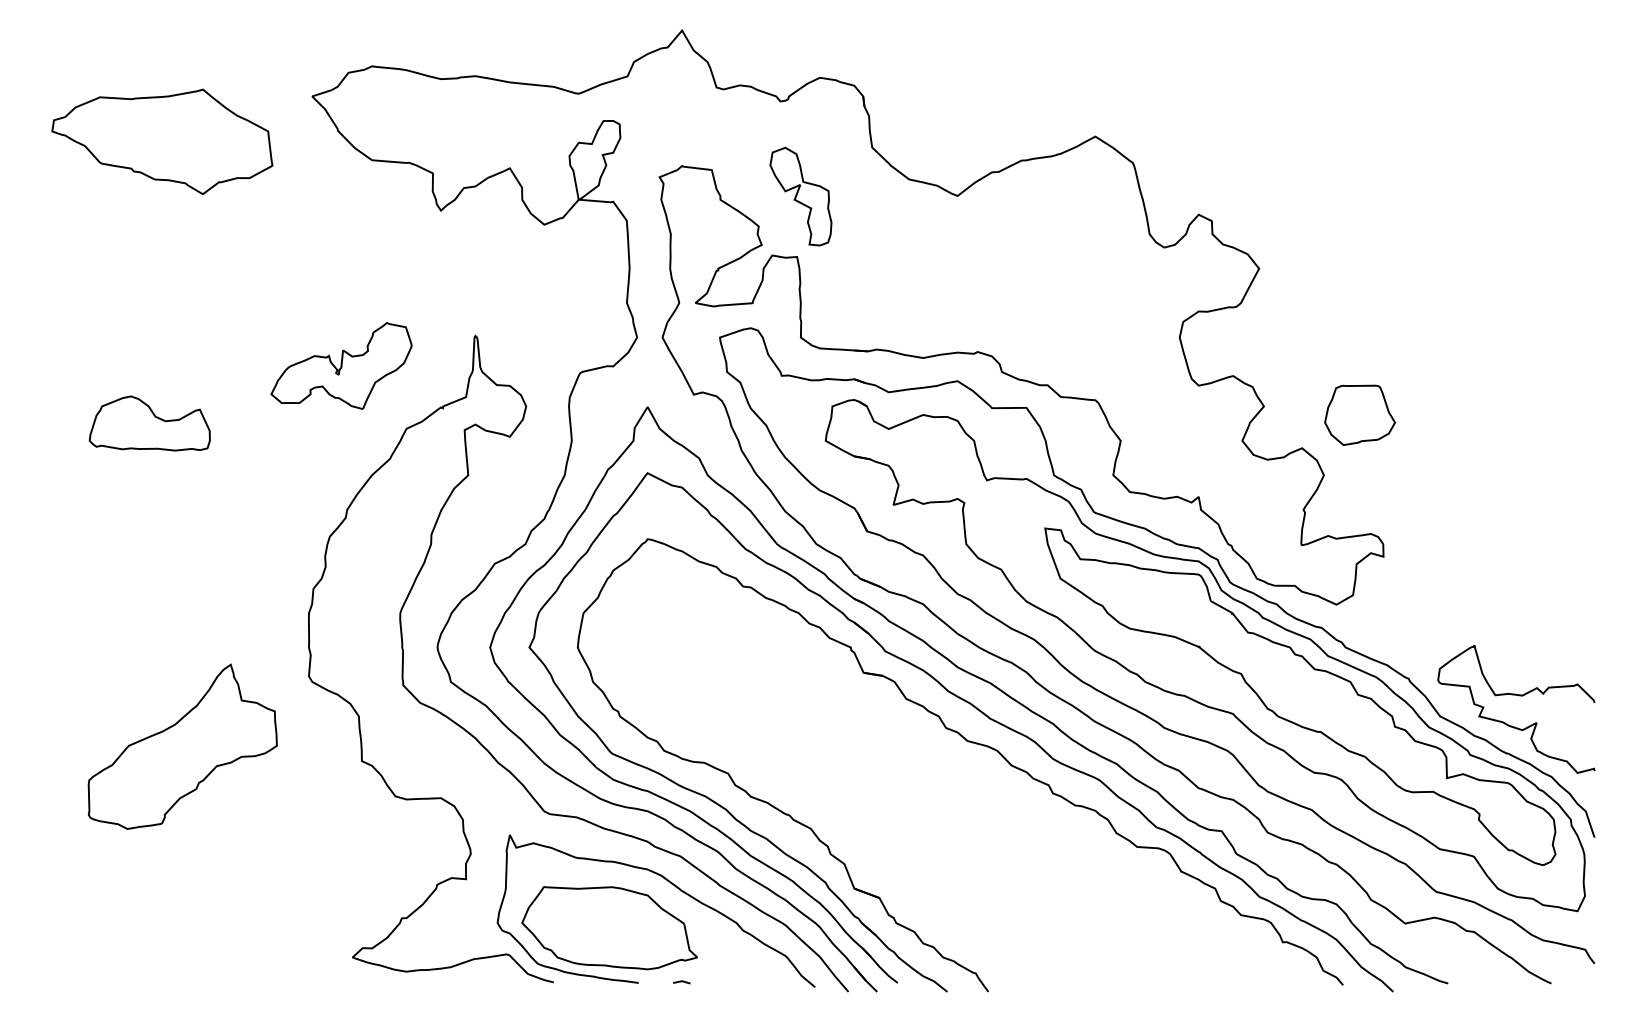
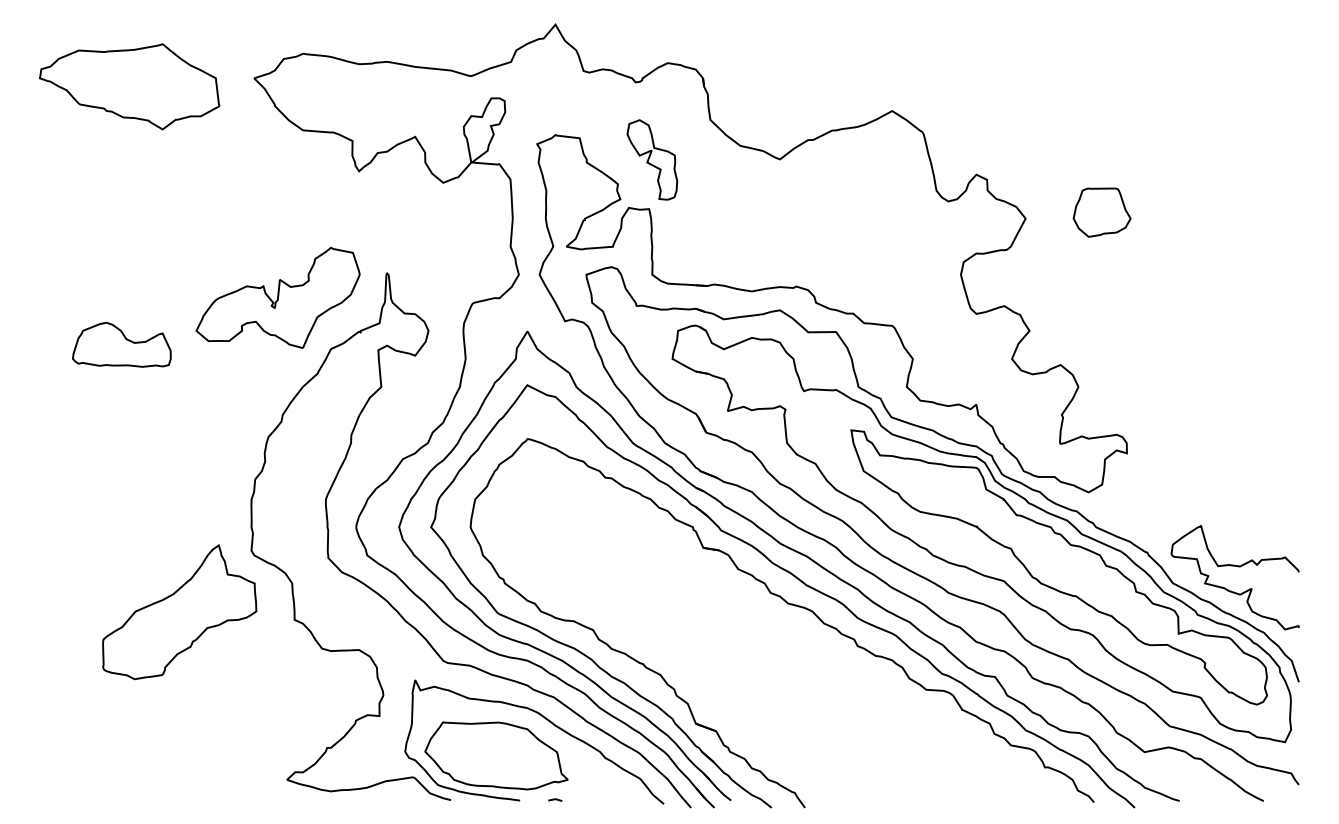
part: (162, 141) -> (129, 86), moved
part: (341, 365) -> (278, 297), size x1.43
part: (1359, 414) -> (1101, 211), moved
part: (182, 746) -> (179, 612), moved

